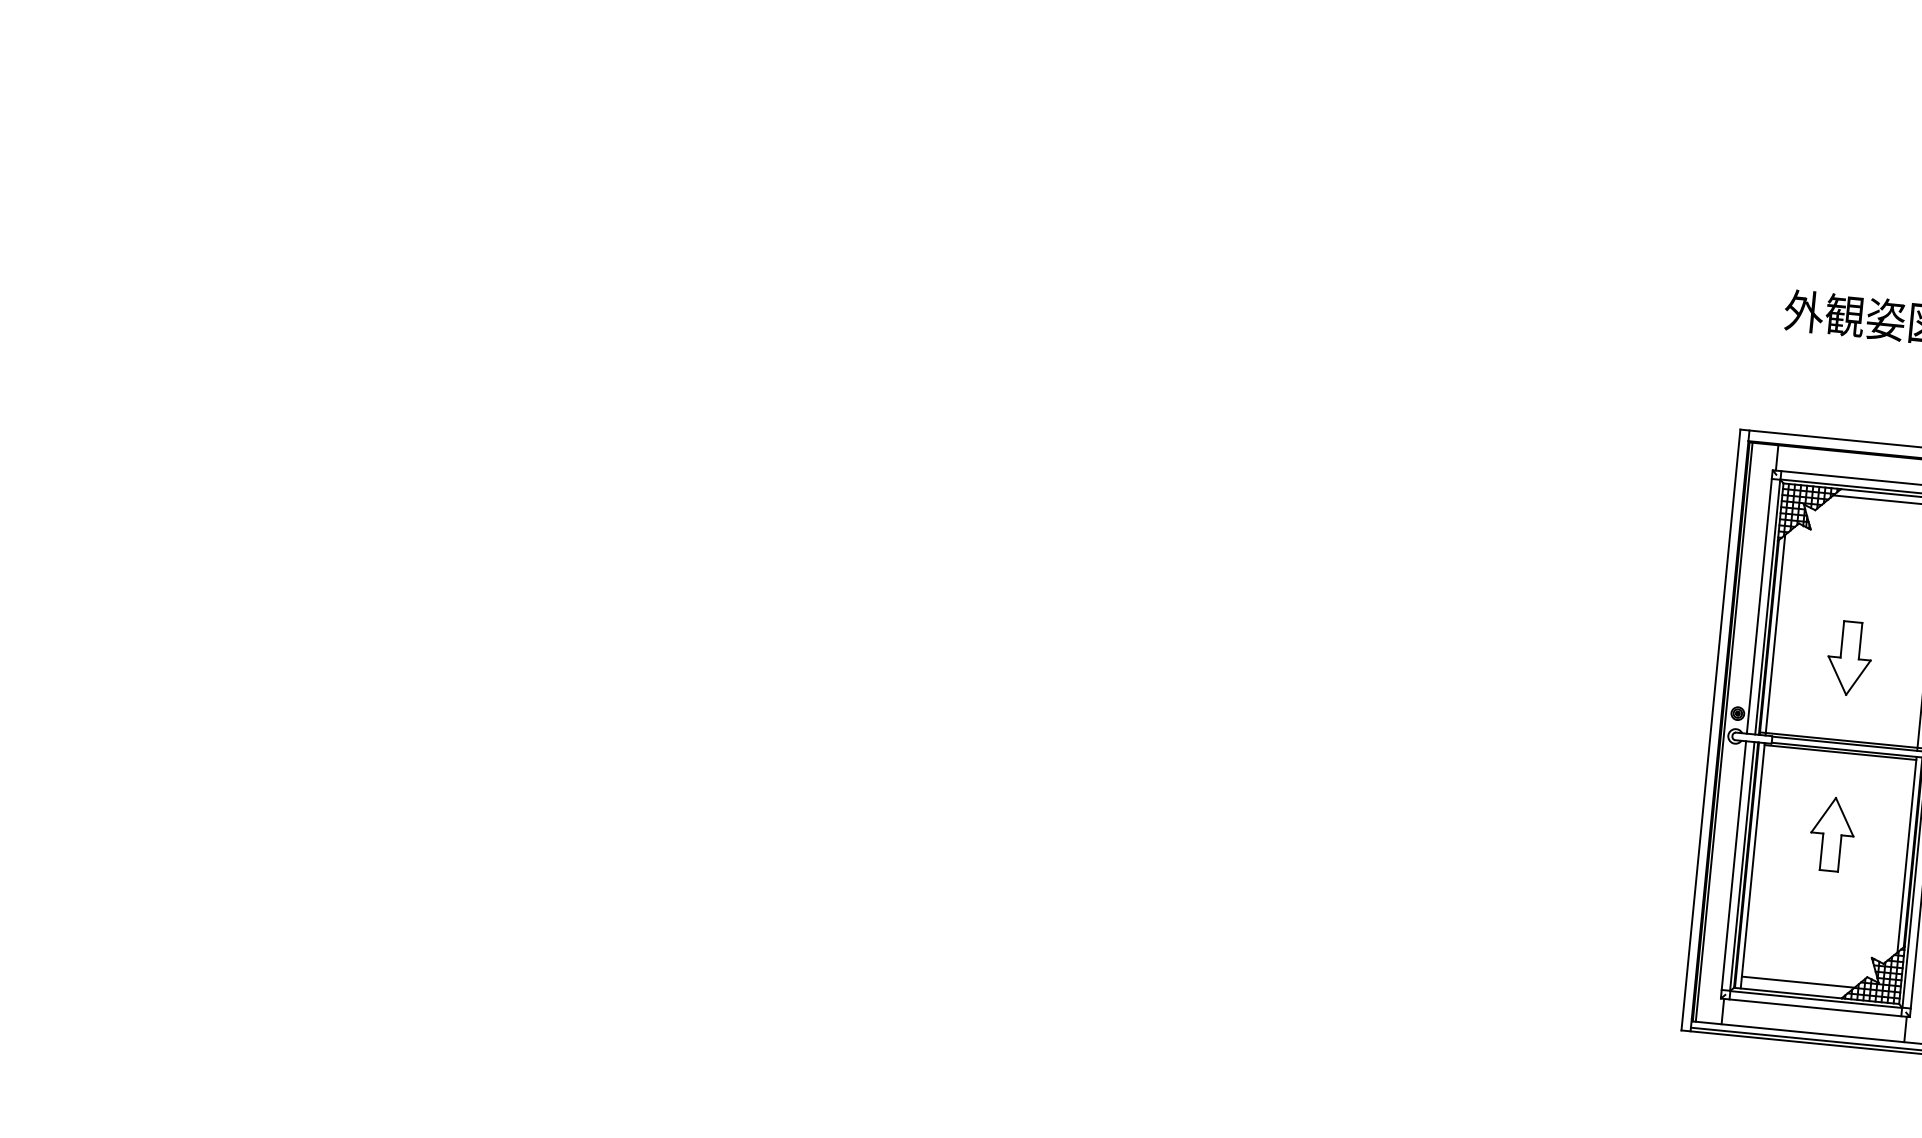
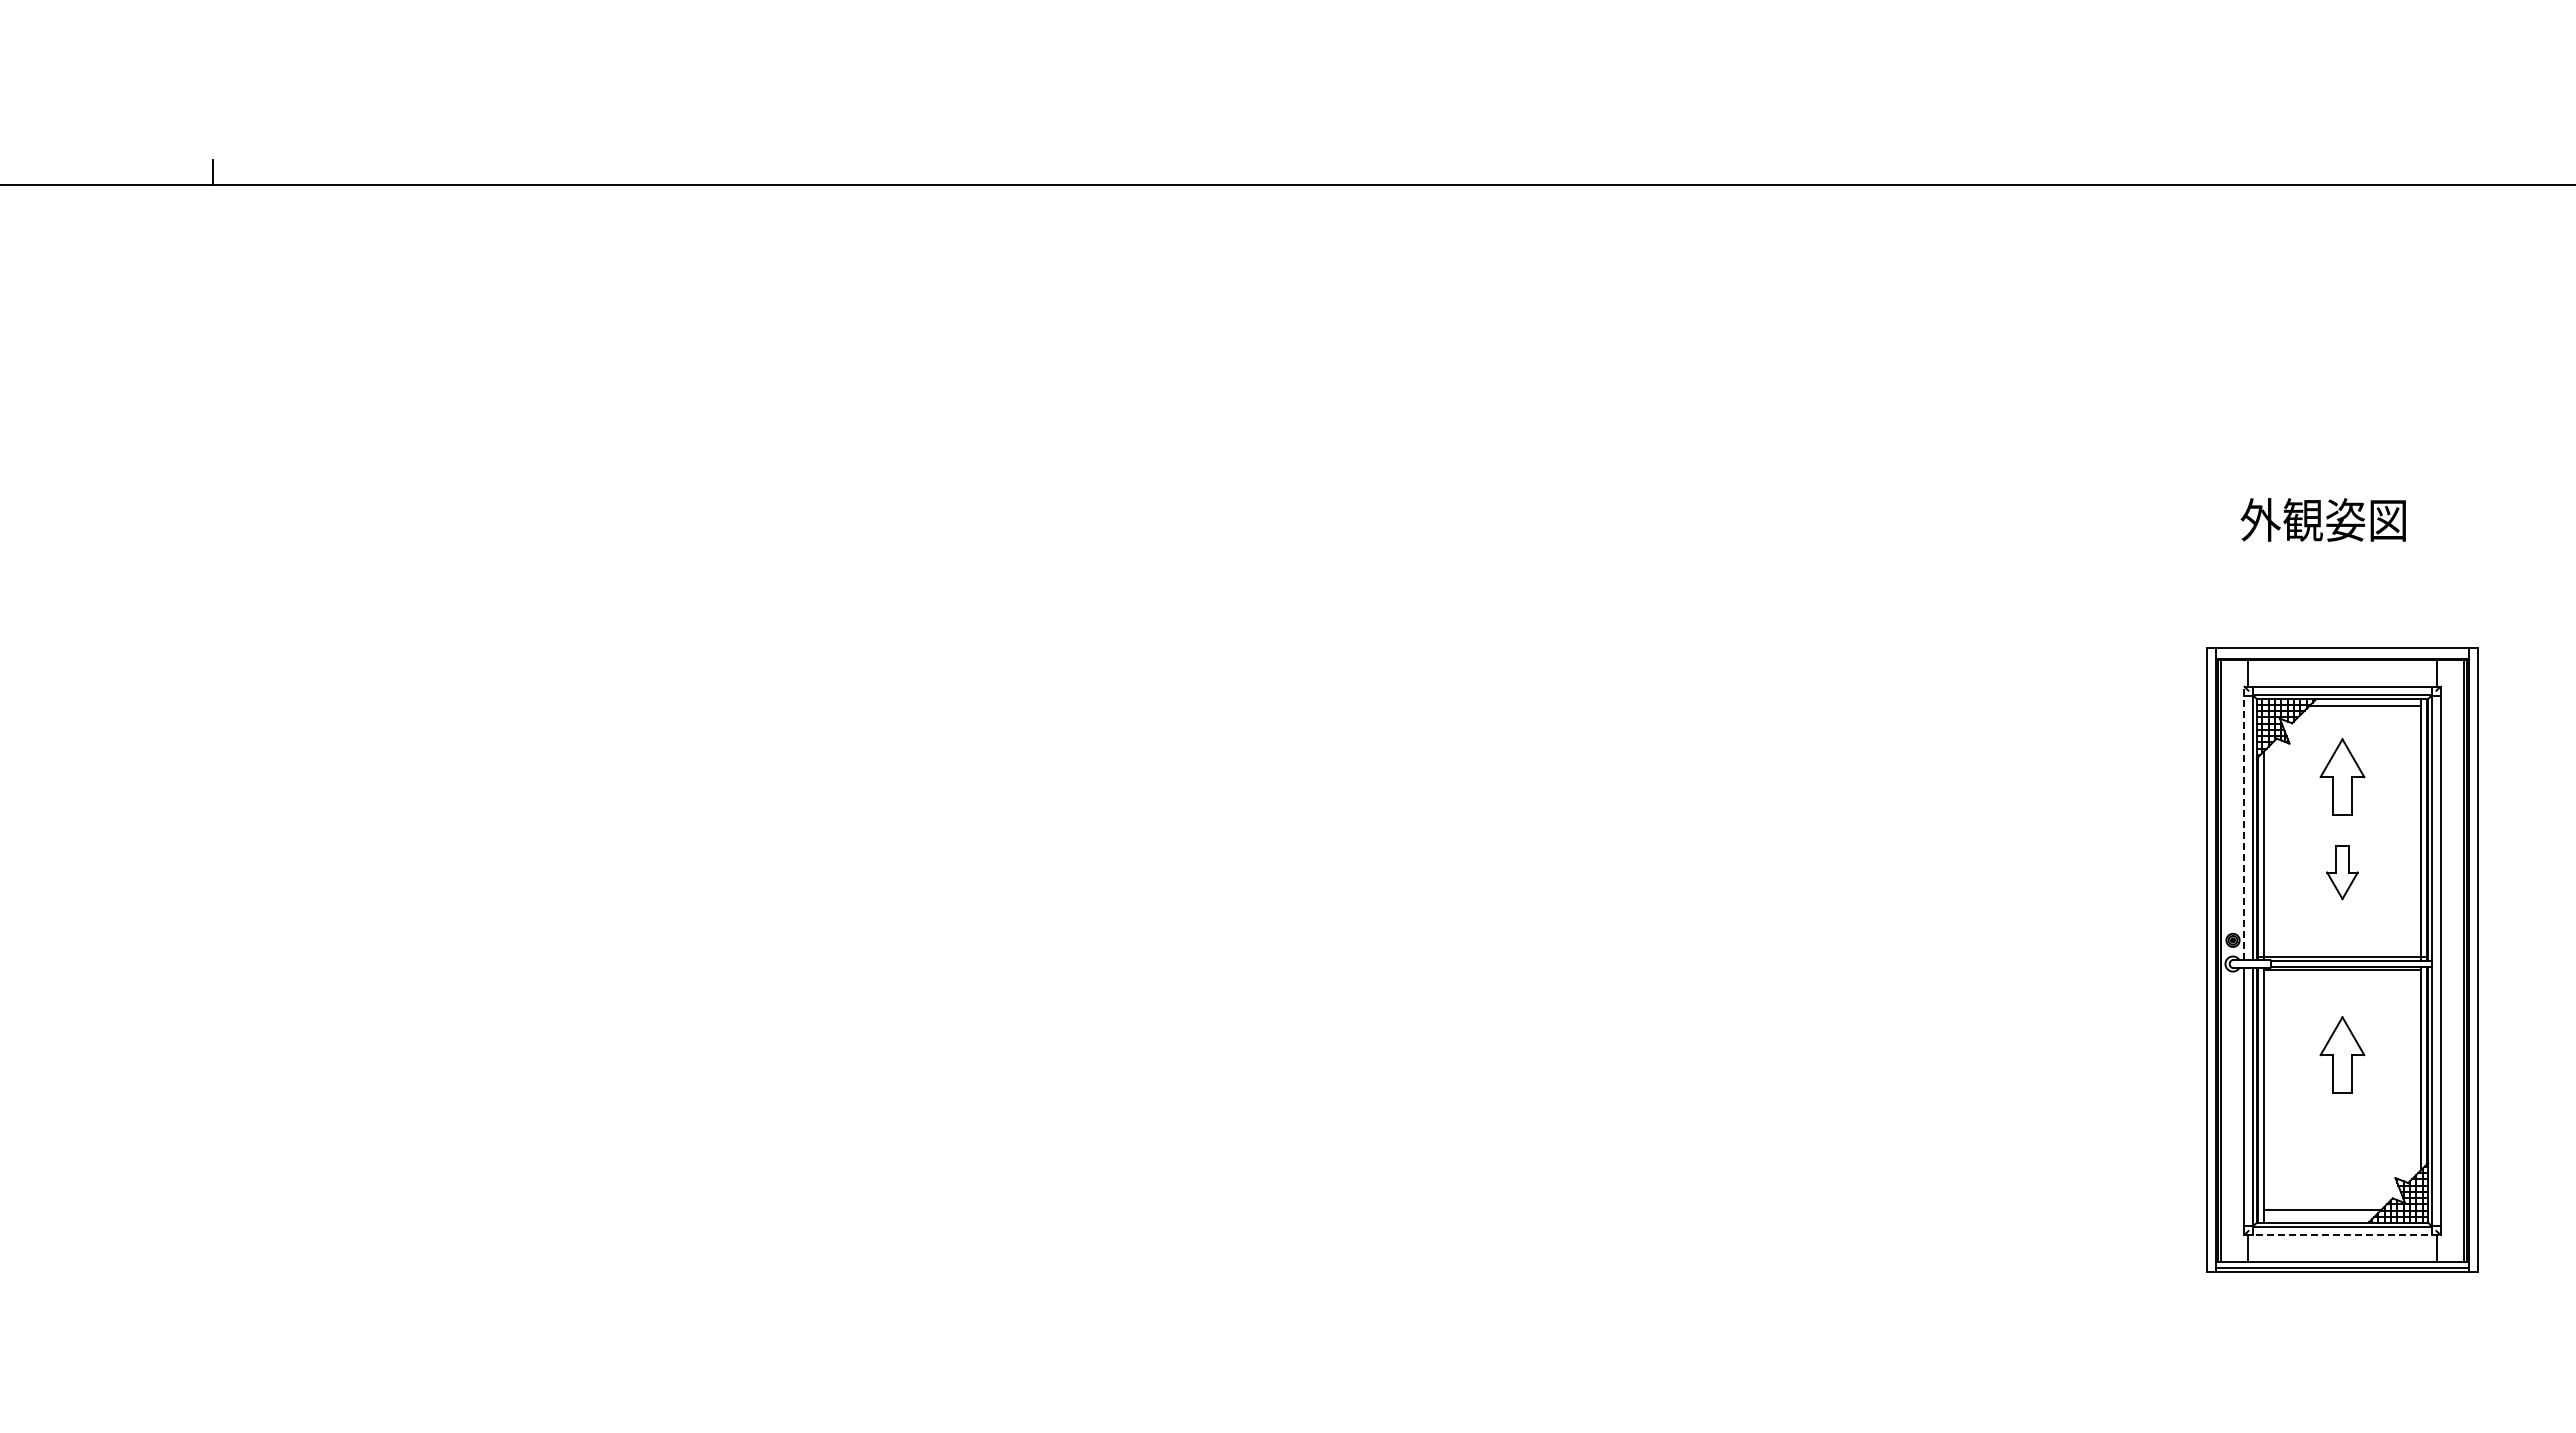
part: (1858, 566) -> (2342, 776), added
line: (1759, 602) -> (2244, 823), solid -> dashed
part: (1849, 658) -> (2342, 872), size x0.7
line: (1815, 1008) -> (2342, 1235), solid -> dashed

